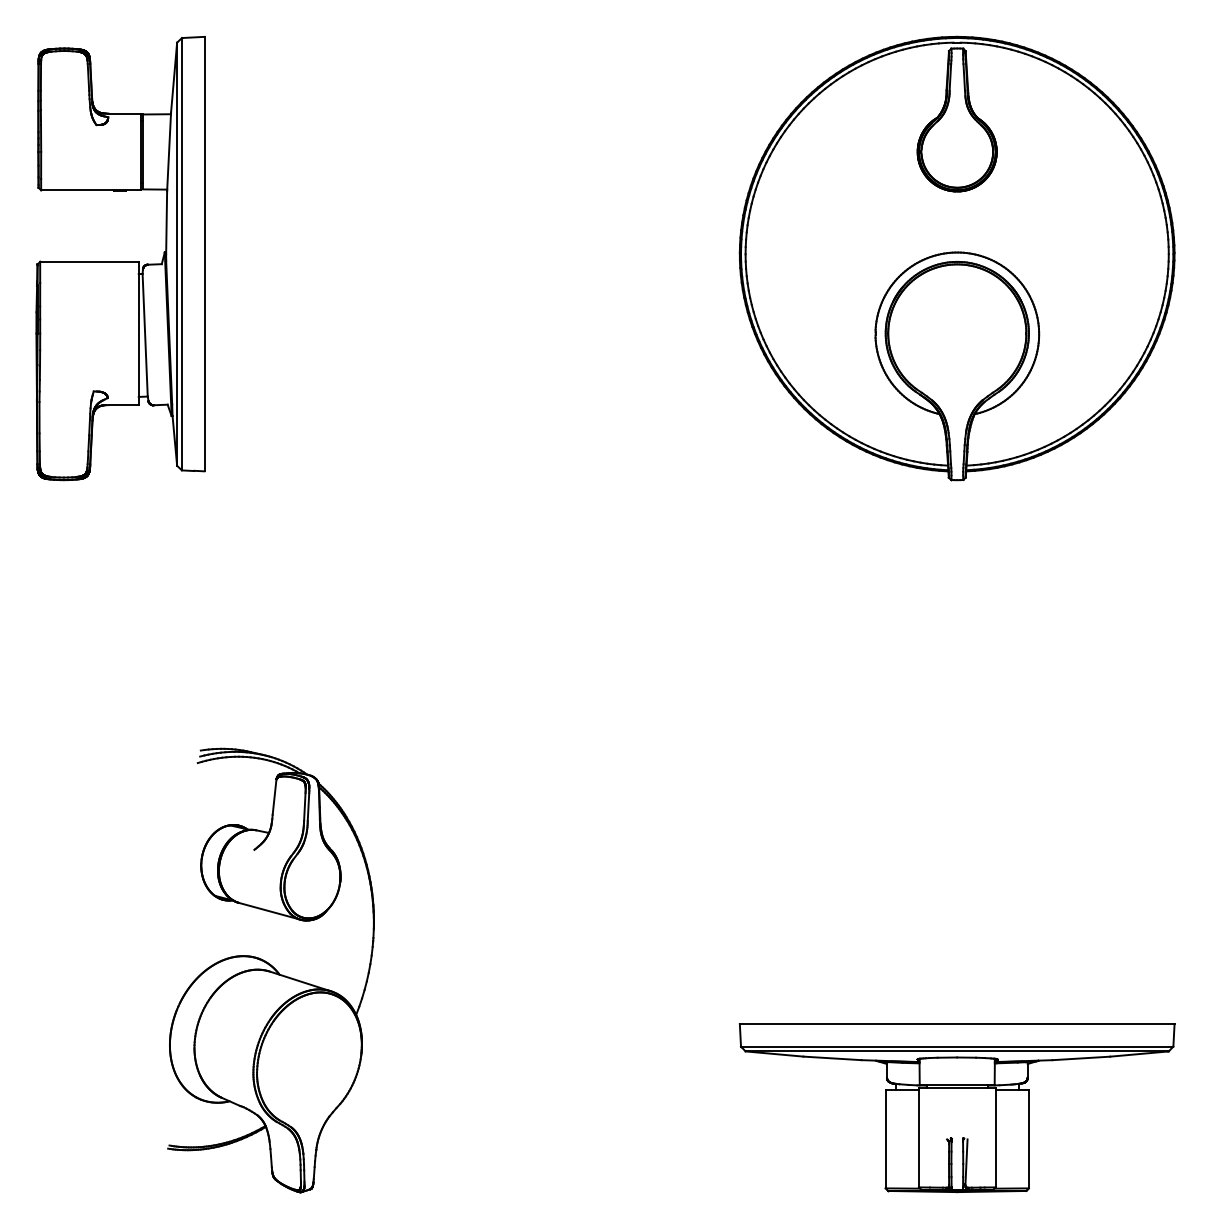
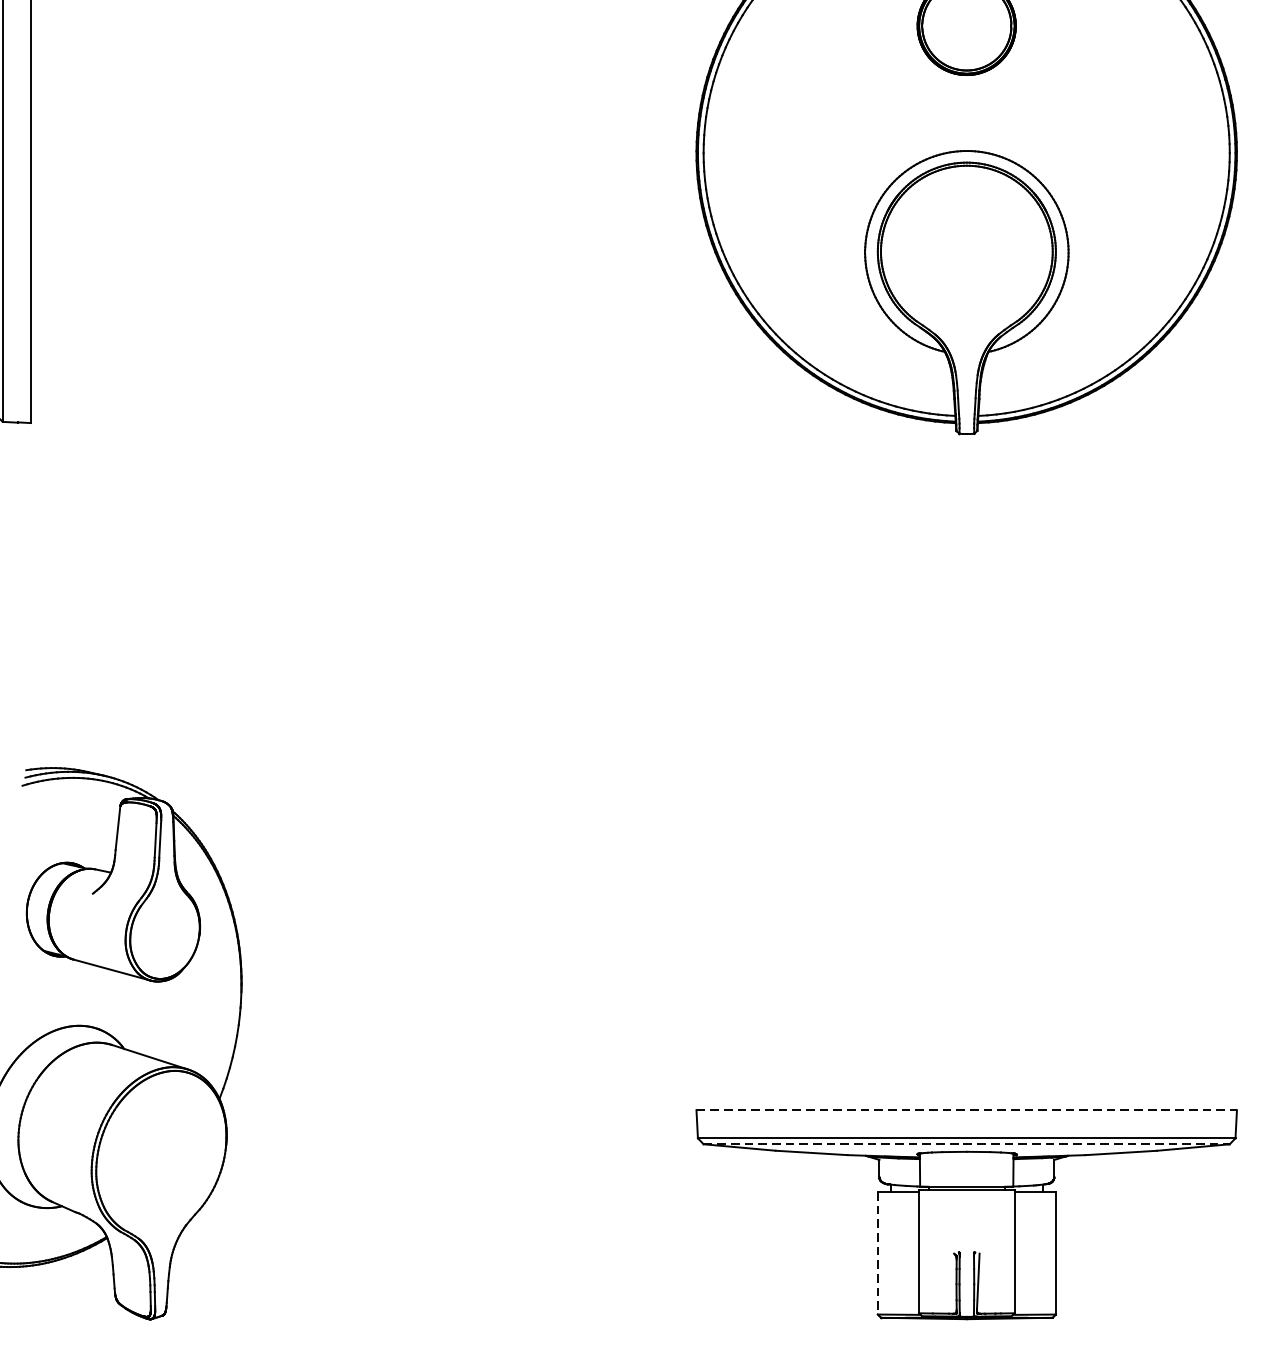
line: (957, 1024) -> (967, 1110), solid -> dashed
line: (957, 1051) -> (967, 1144), solid -> dashed
line: (885, 1139) -> (877, 1253), solid -> dashed

